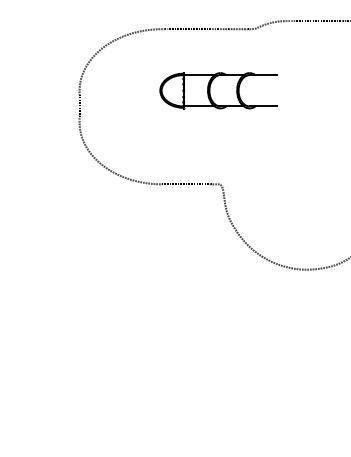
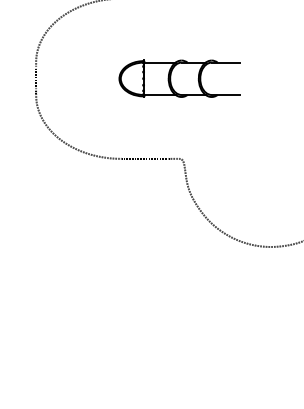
part: (218, 90) -> (179, 78), moved

